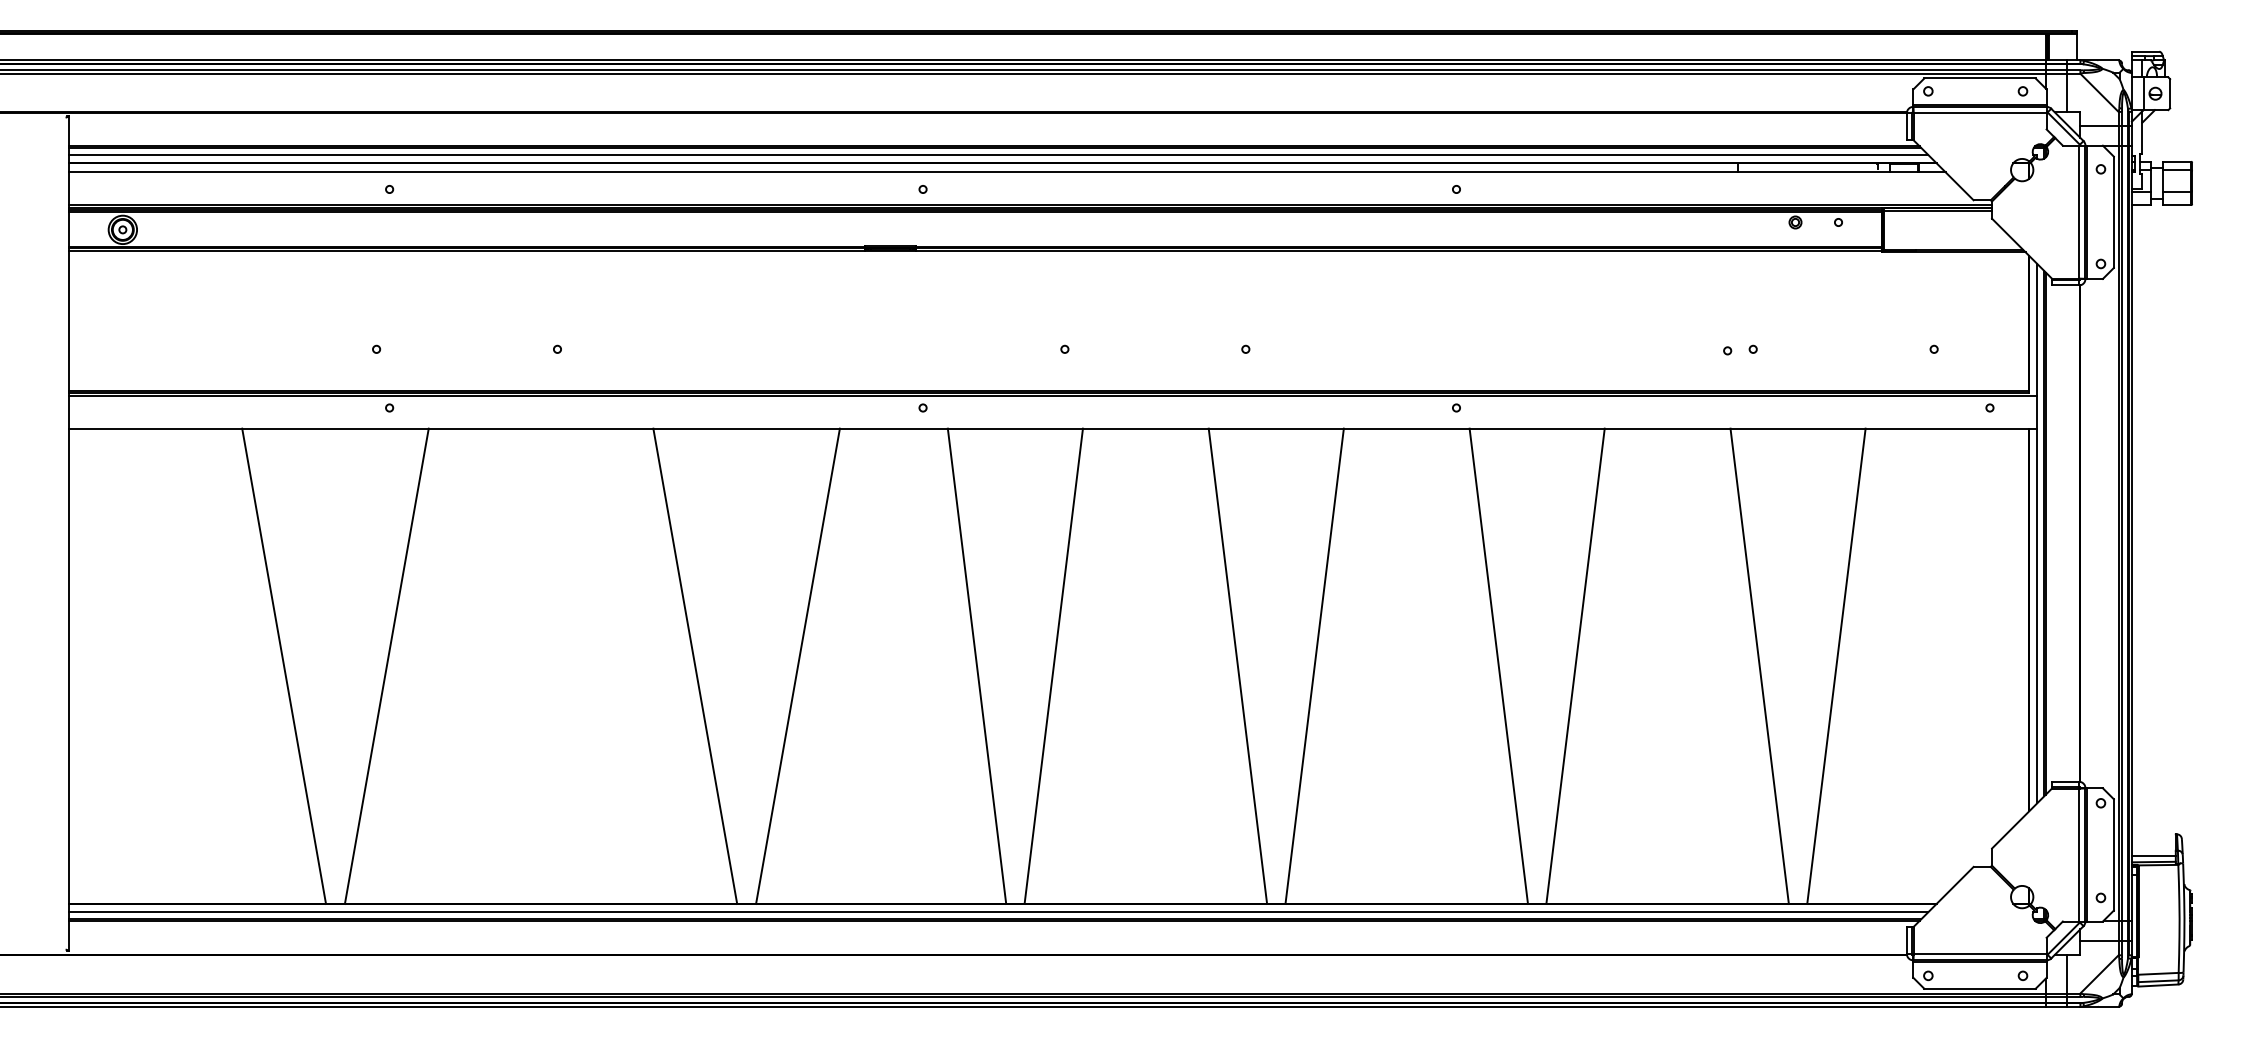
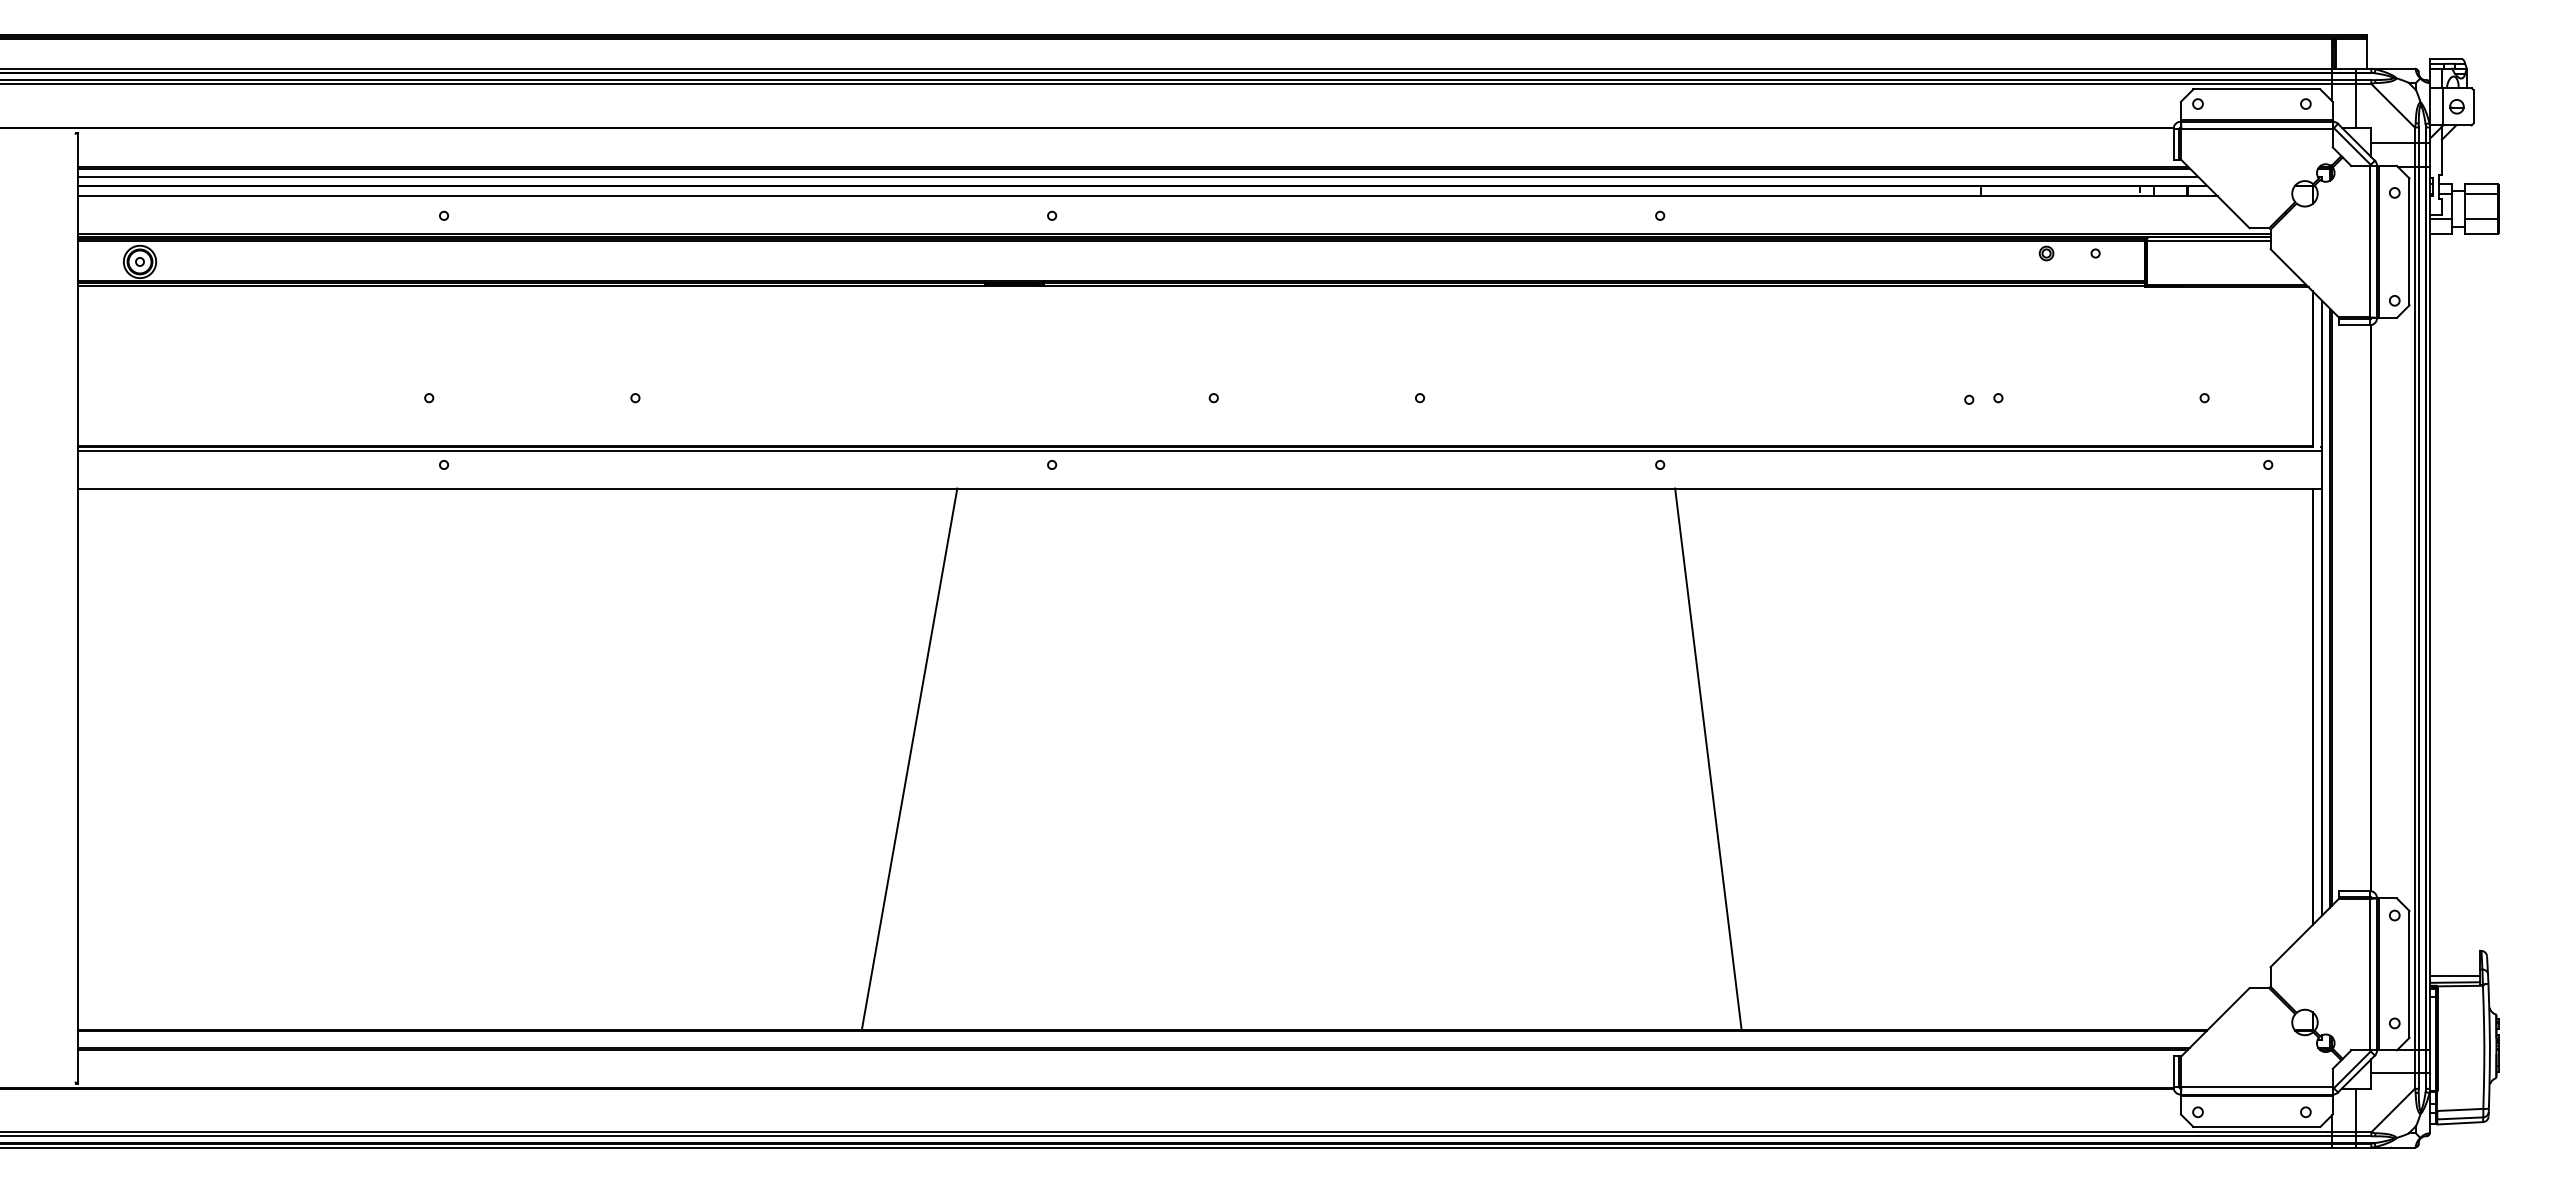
line: (283, 666) -> (323, 759), removed
line: (386, 666) -> (440, 759), removed
line: (695, 666) -> (792, 759), removed
line: (976, 666) -> (1113, 759), removed
line: (1053, 666) -> (1200, 759), removed
line: (1237, 666) -> (1410, 759), removed
line: (1314, 666) -> (1498, 759), removed
line: (1575, 666) -> (1795, 759), removed
line: (1759, 666) -> (2005, 759), removed
line: (1835, 666) -> (2092, 759), removed
line: (997, 912) -> (1137, 1039), removed

